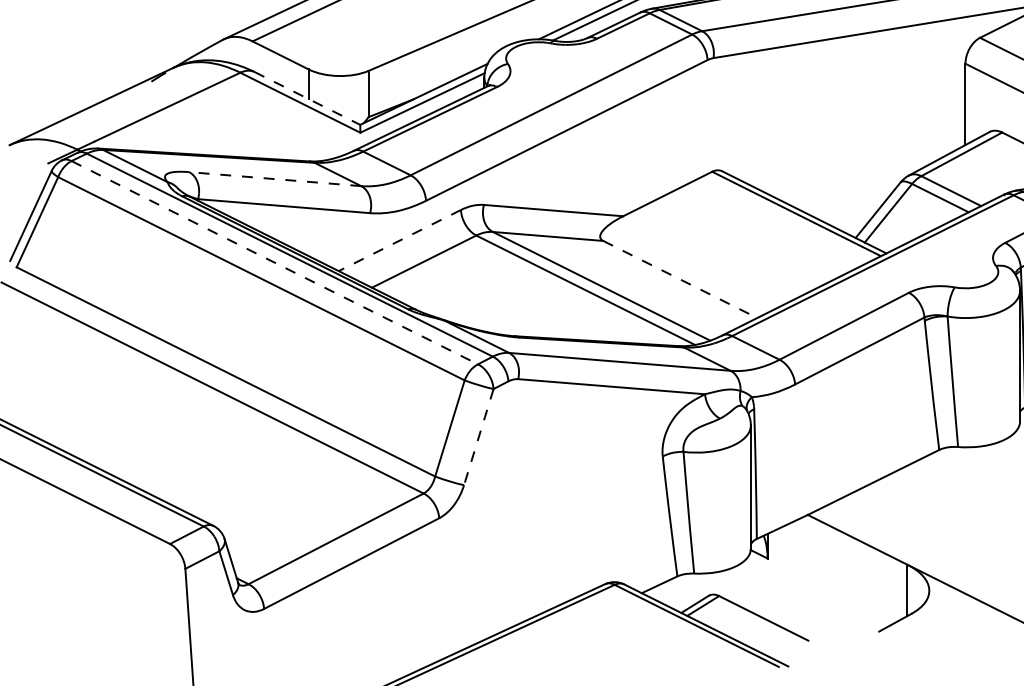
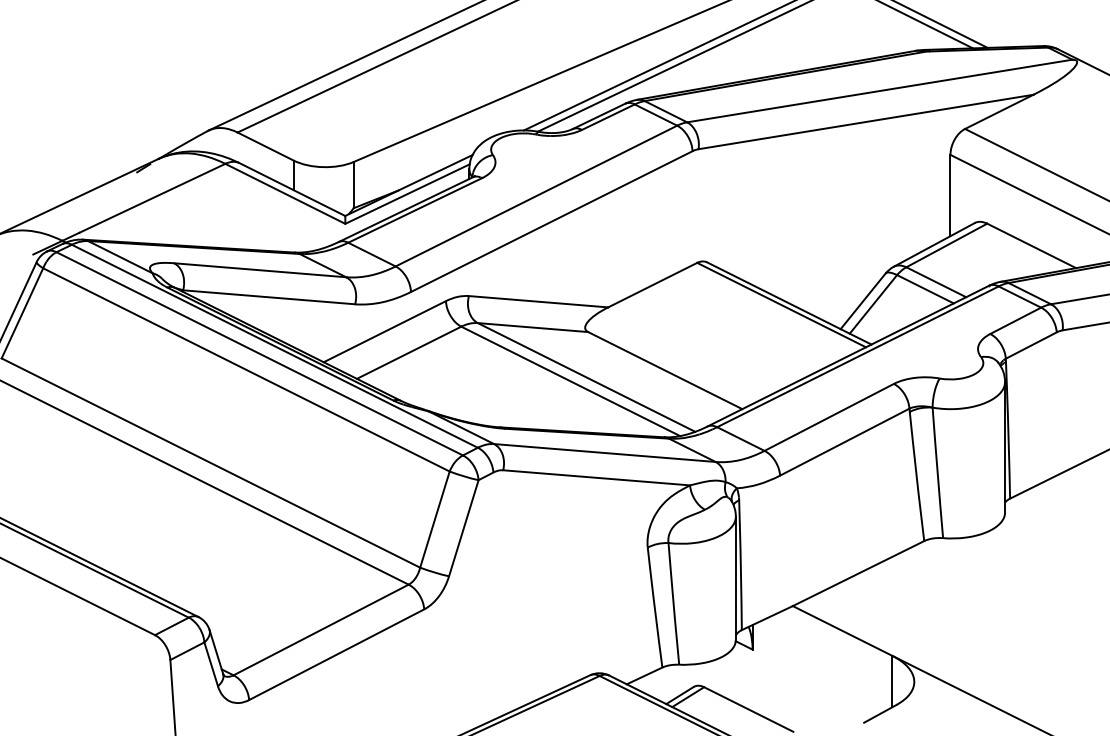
line: (307, 98) -> (292, 189), dashed -> solid
line: (274, 179) -> (259, 270), dashed -> solid
line: (399, 240) -> (384, 331), dashed -> solid
line: (275, 263) -> (260, 354), dashed -> solid
line: (680, 279) -> (665, 370), dashed -> solid
line: (478, 437) -> (463, 528), dashed -> solid

